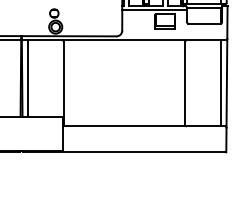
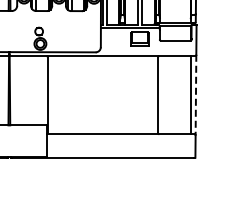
line: (28, 78) -> (15, 90), removed
line: (226, 83) -> (195, 95), solid -> dashed

